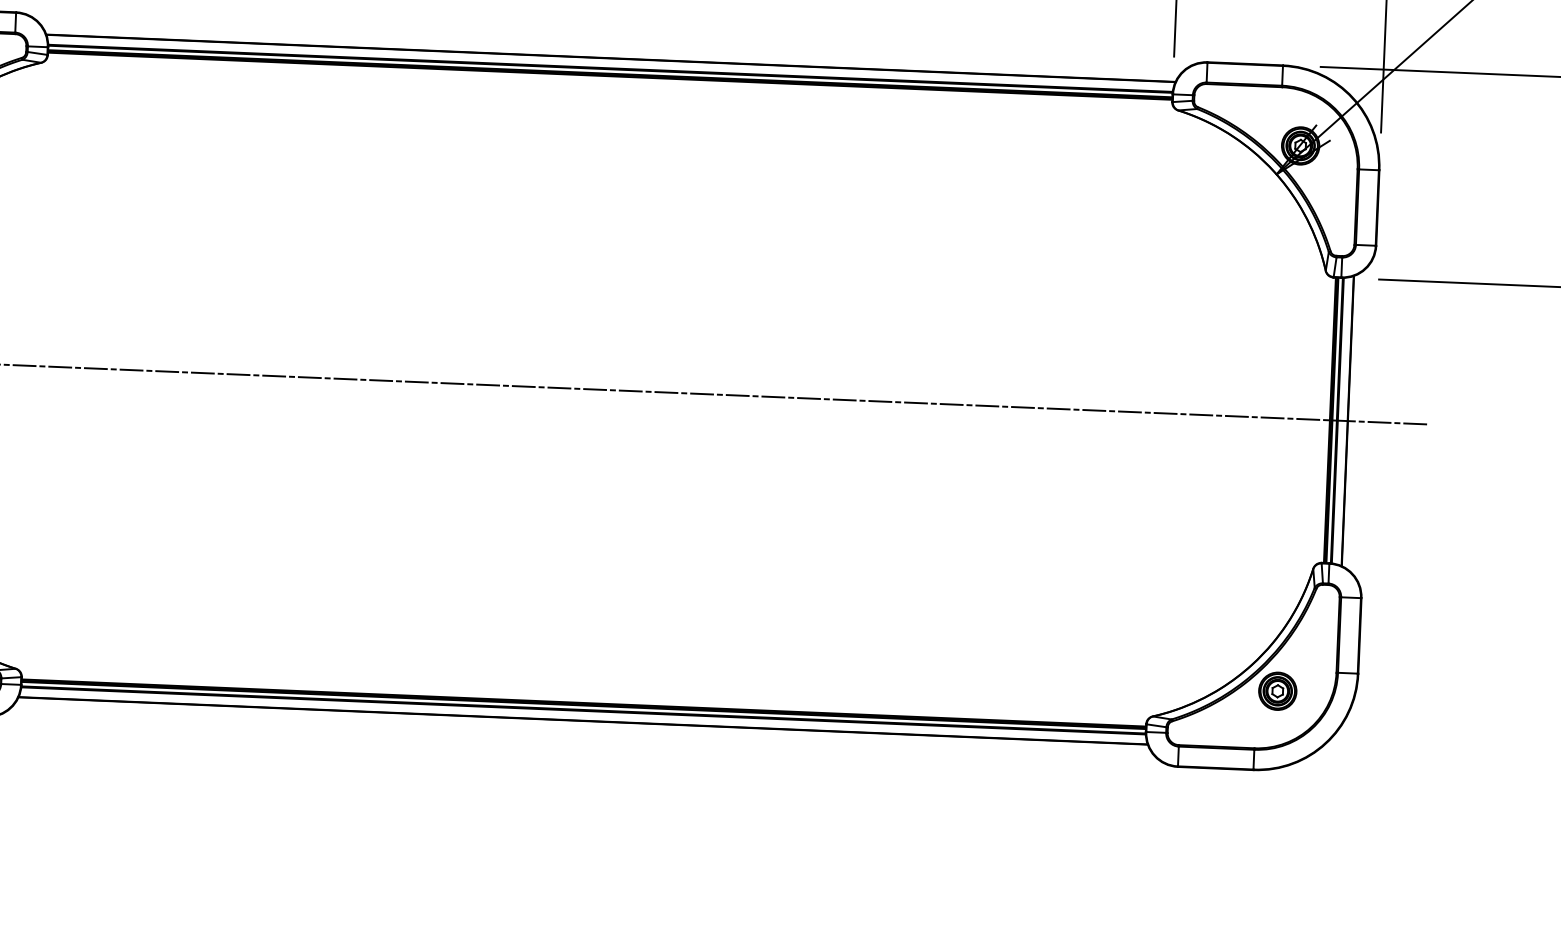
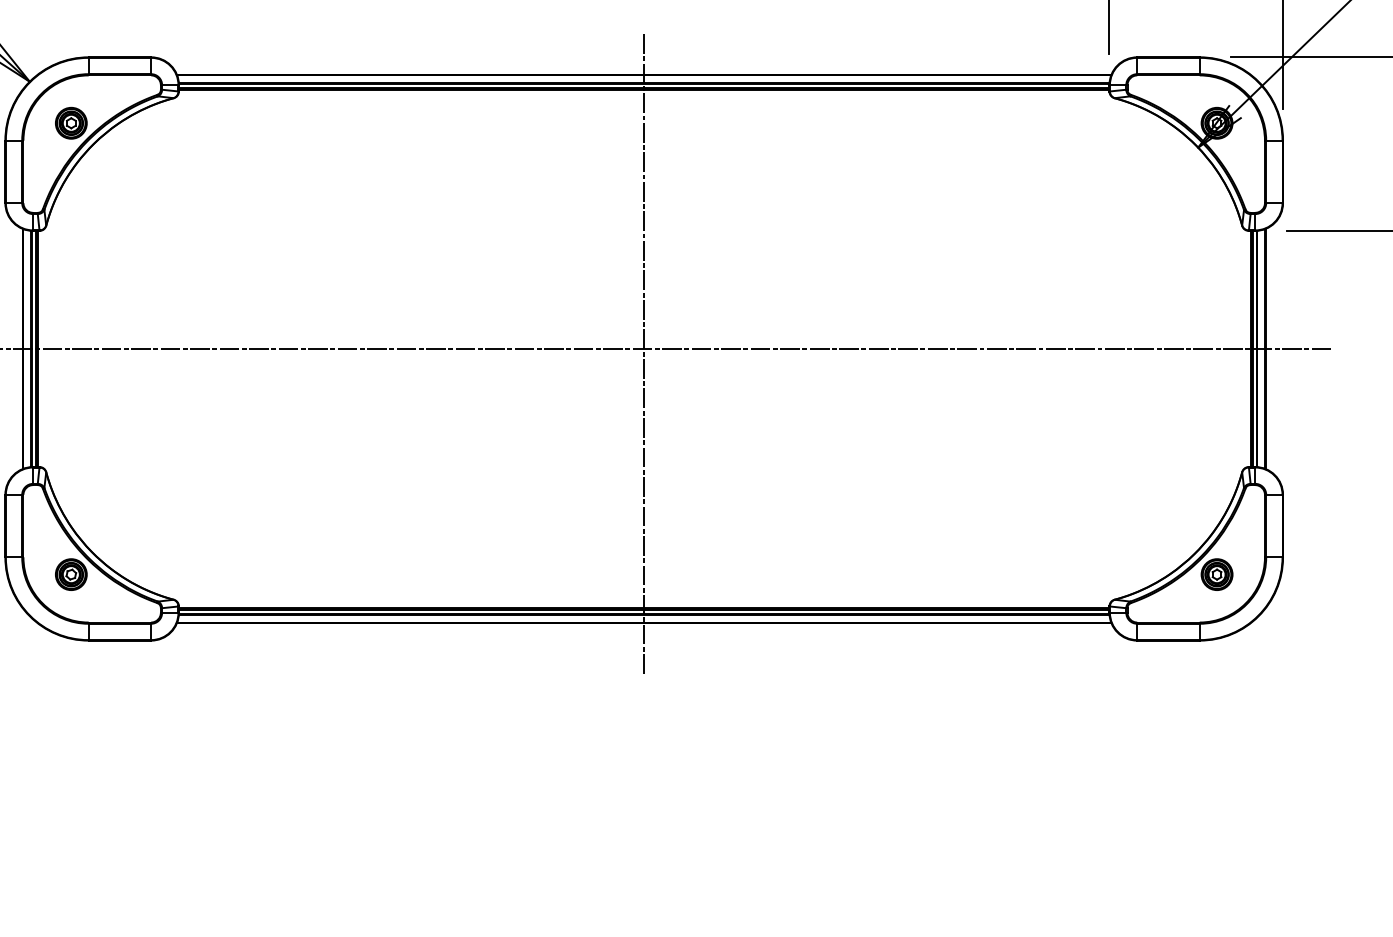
line: (597, 396) -> (644, 354), added

